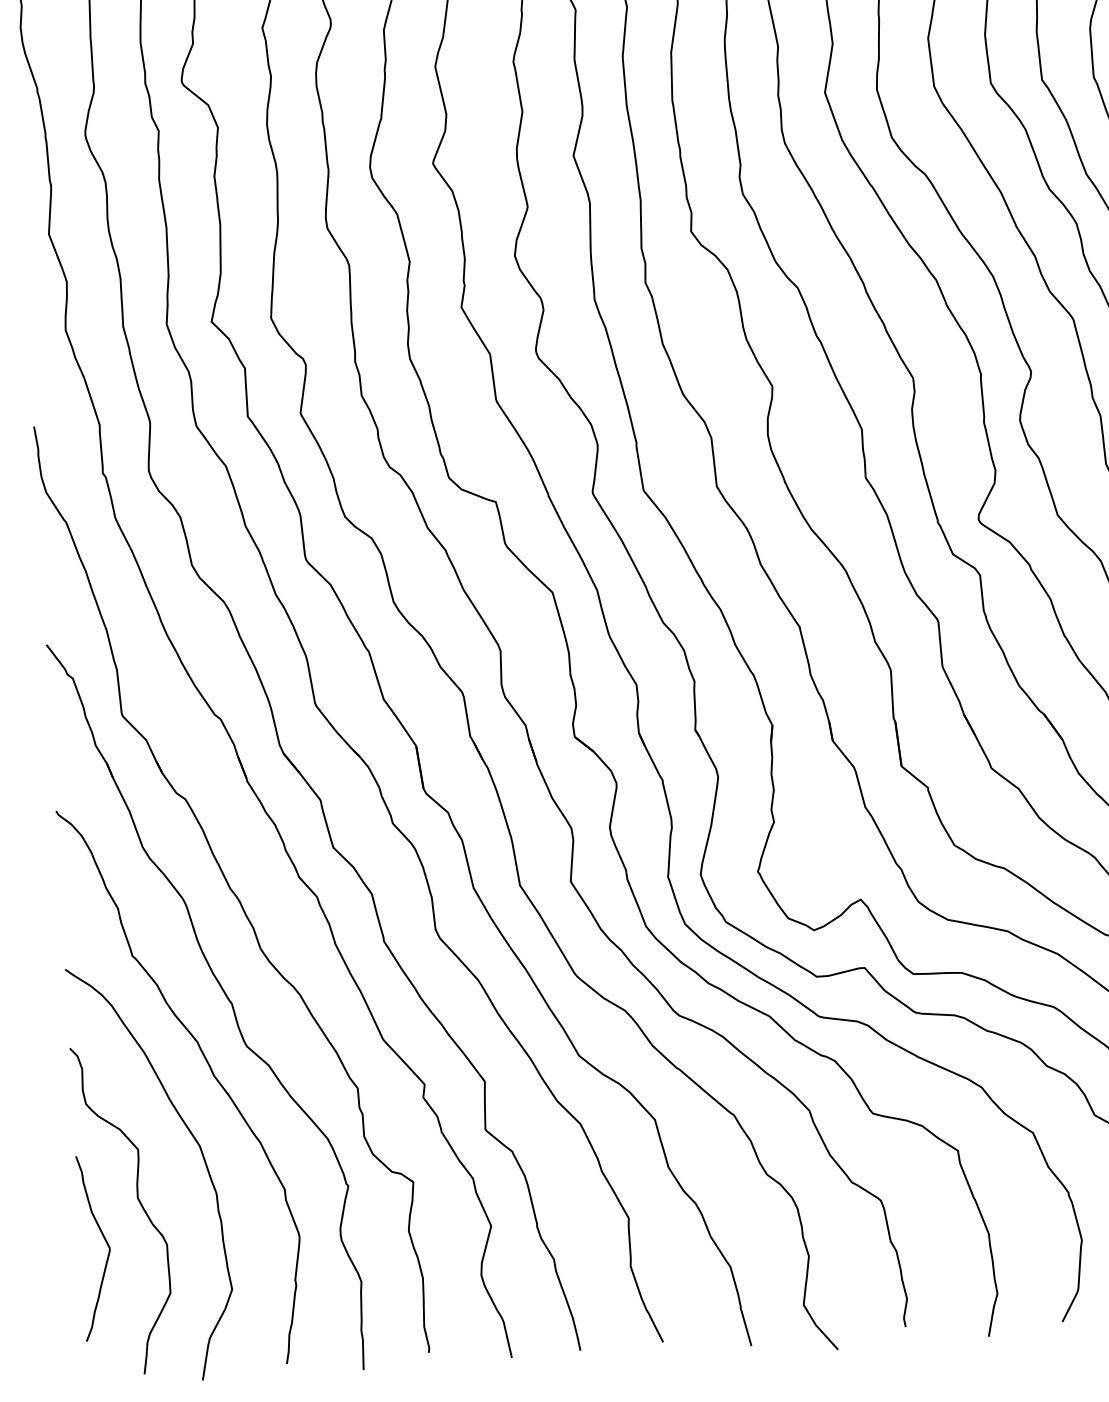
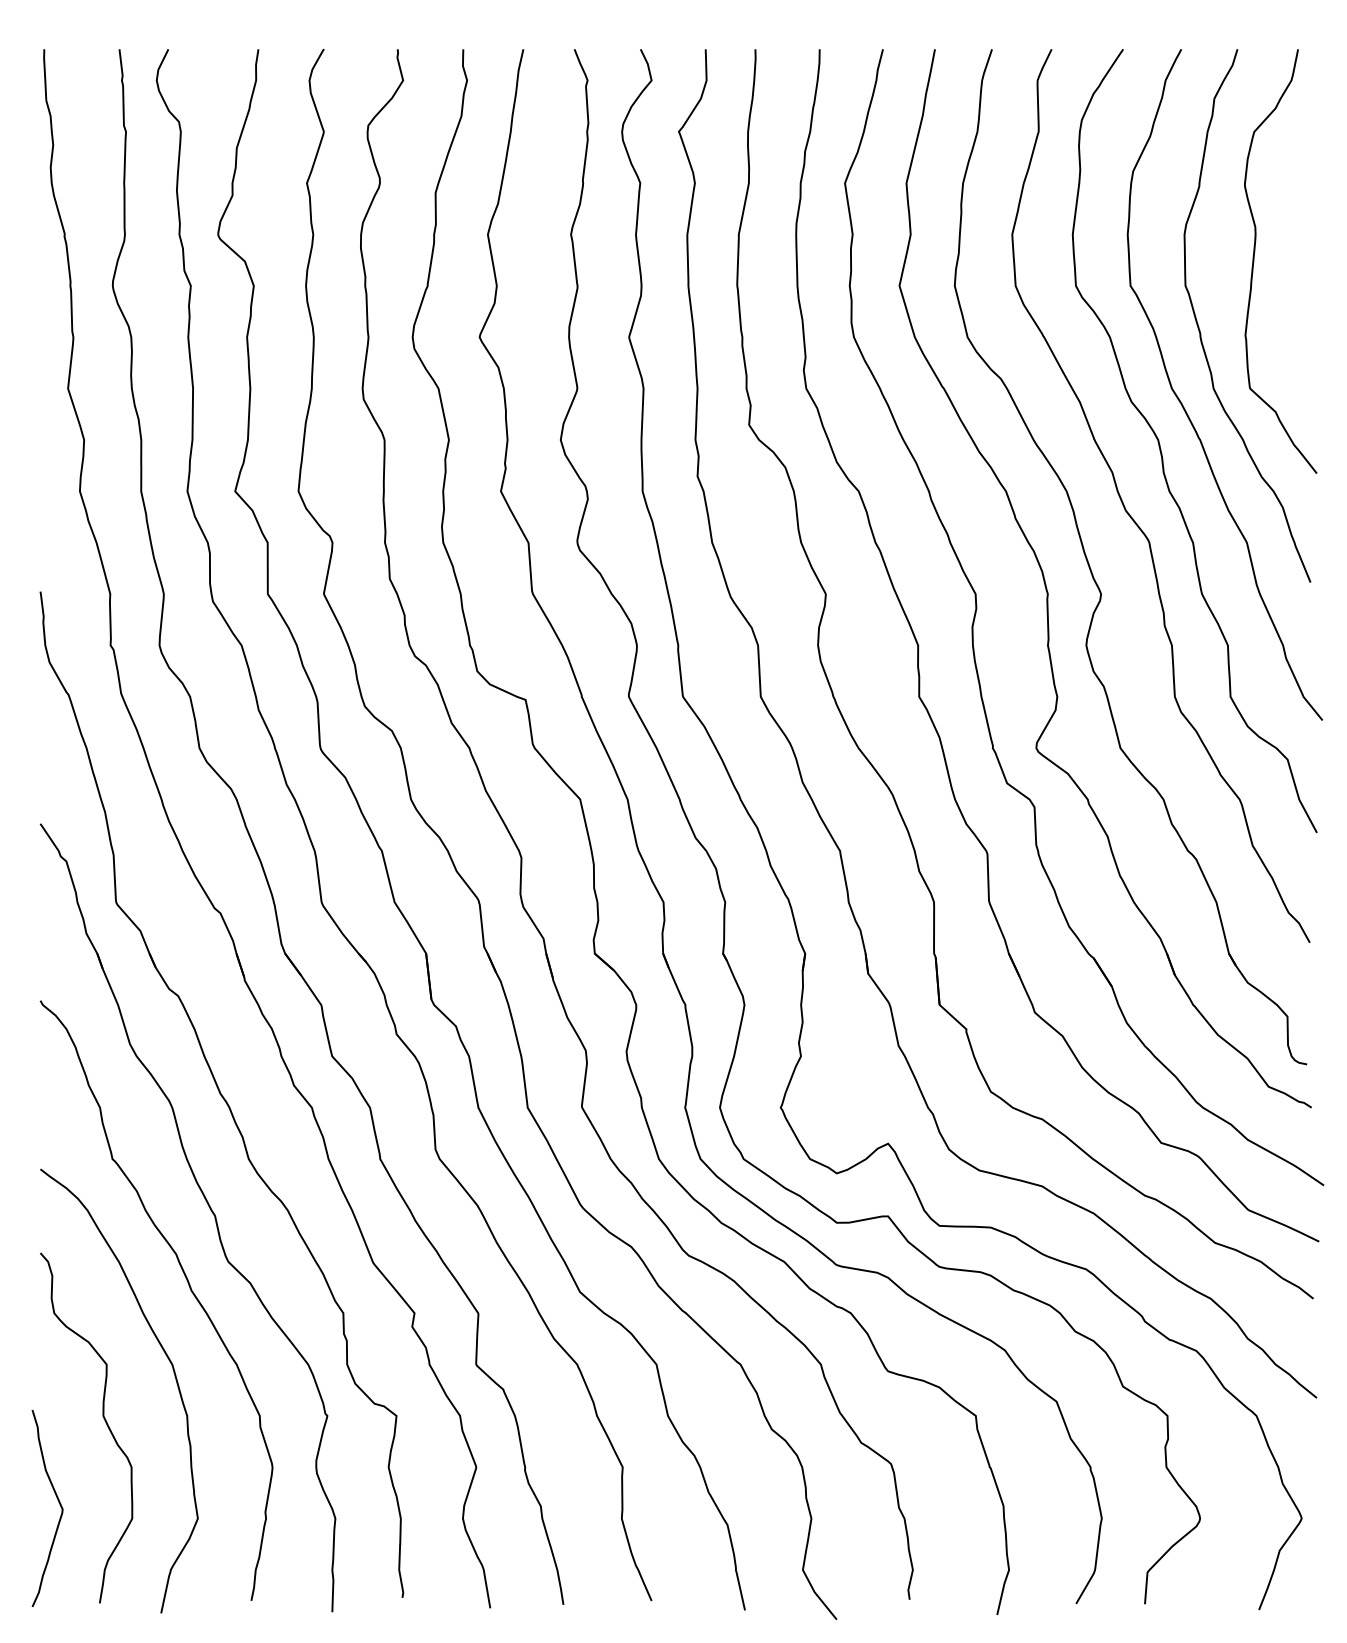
curve: (106, 1244) -> (59, 1505), moved

